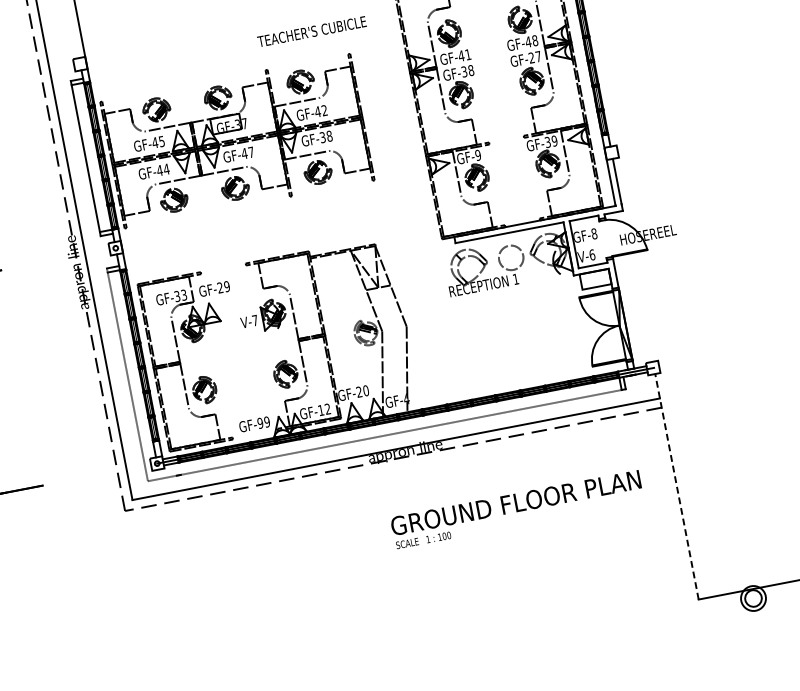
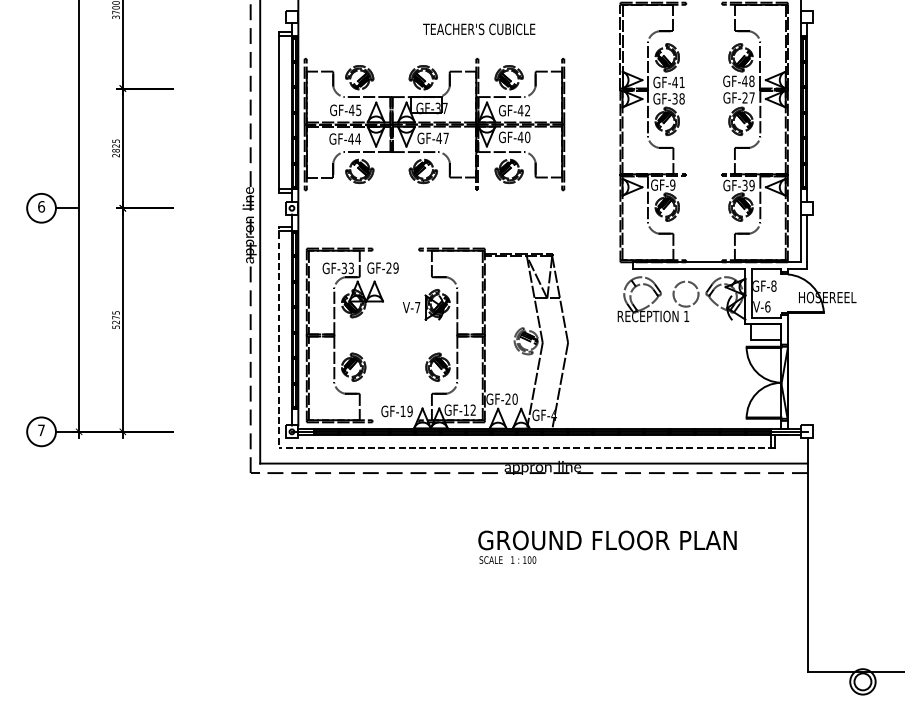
text: (312, 31) -> (479, 29), moved
text: (325, 137) -> (523, 137), GF-38 -> GF-40
text: (259, 423) -> (402, 411), GF-99 -> GF-19
line: (676, 486) -> (807, 554), dashed -> solid
text: (517, 508) -> (607, 546), moved

